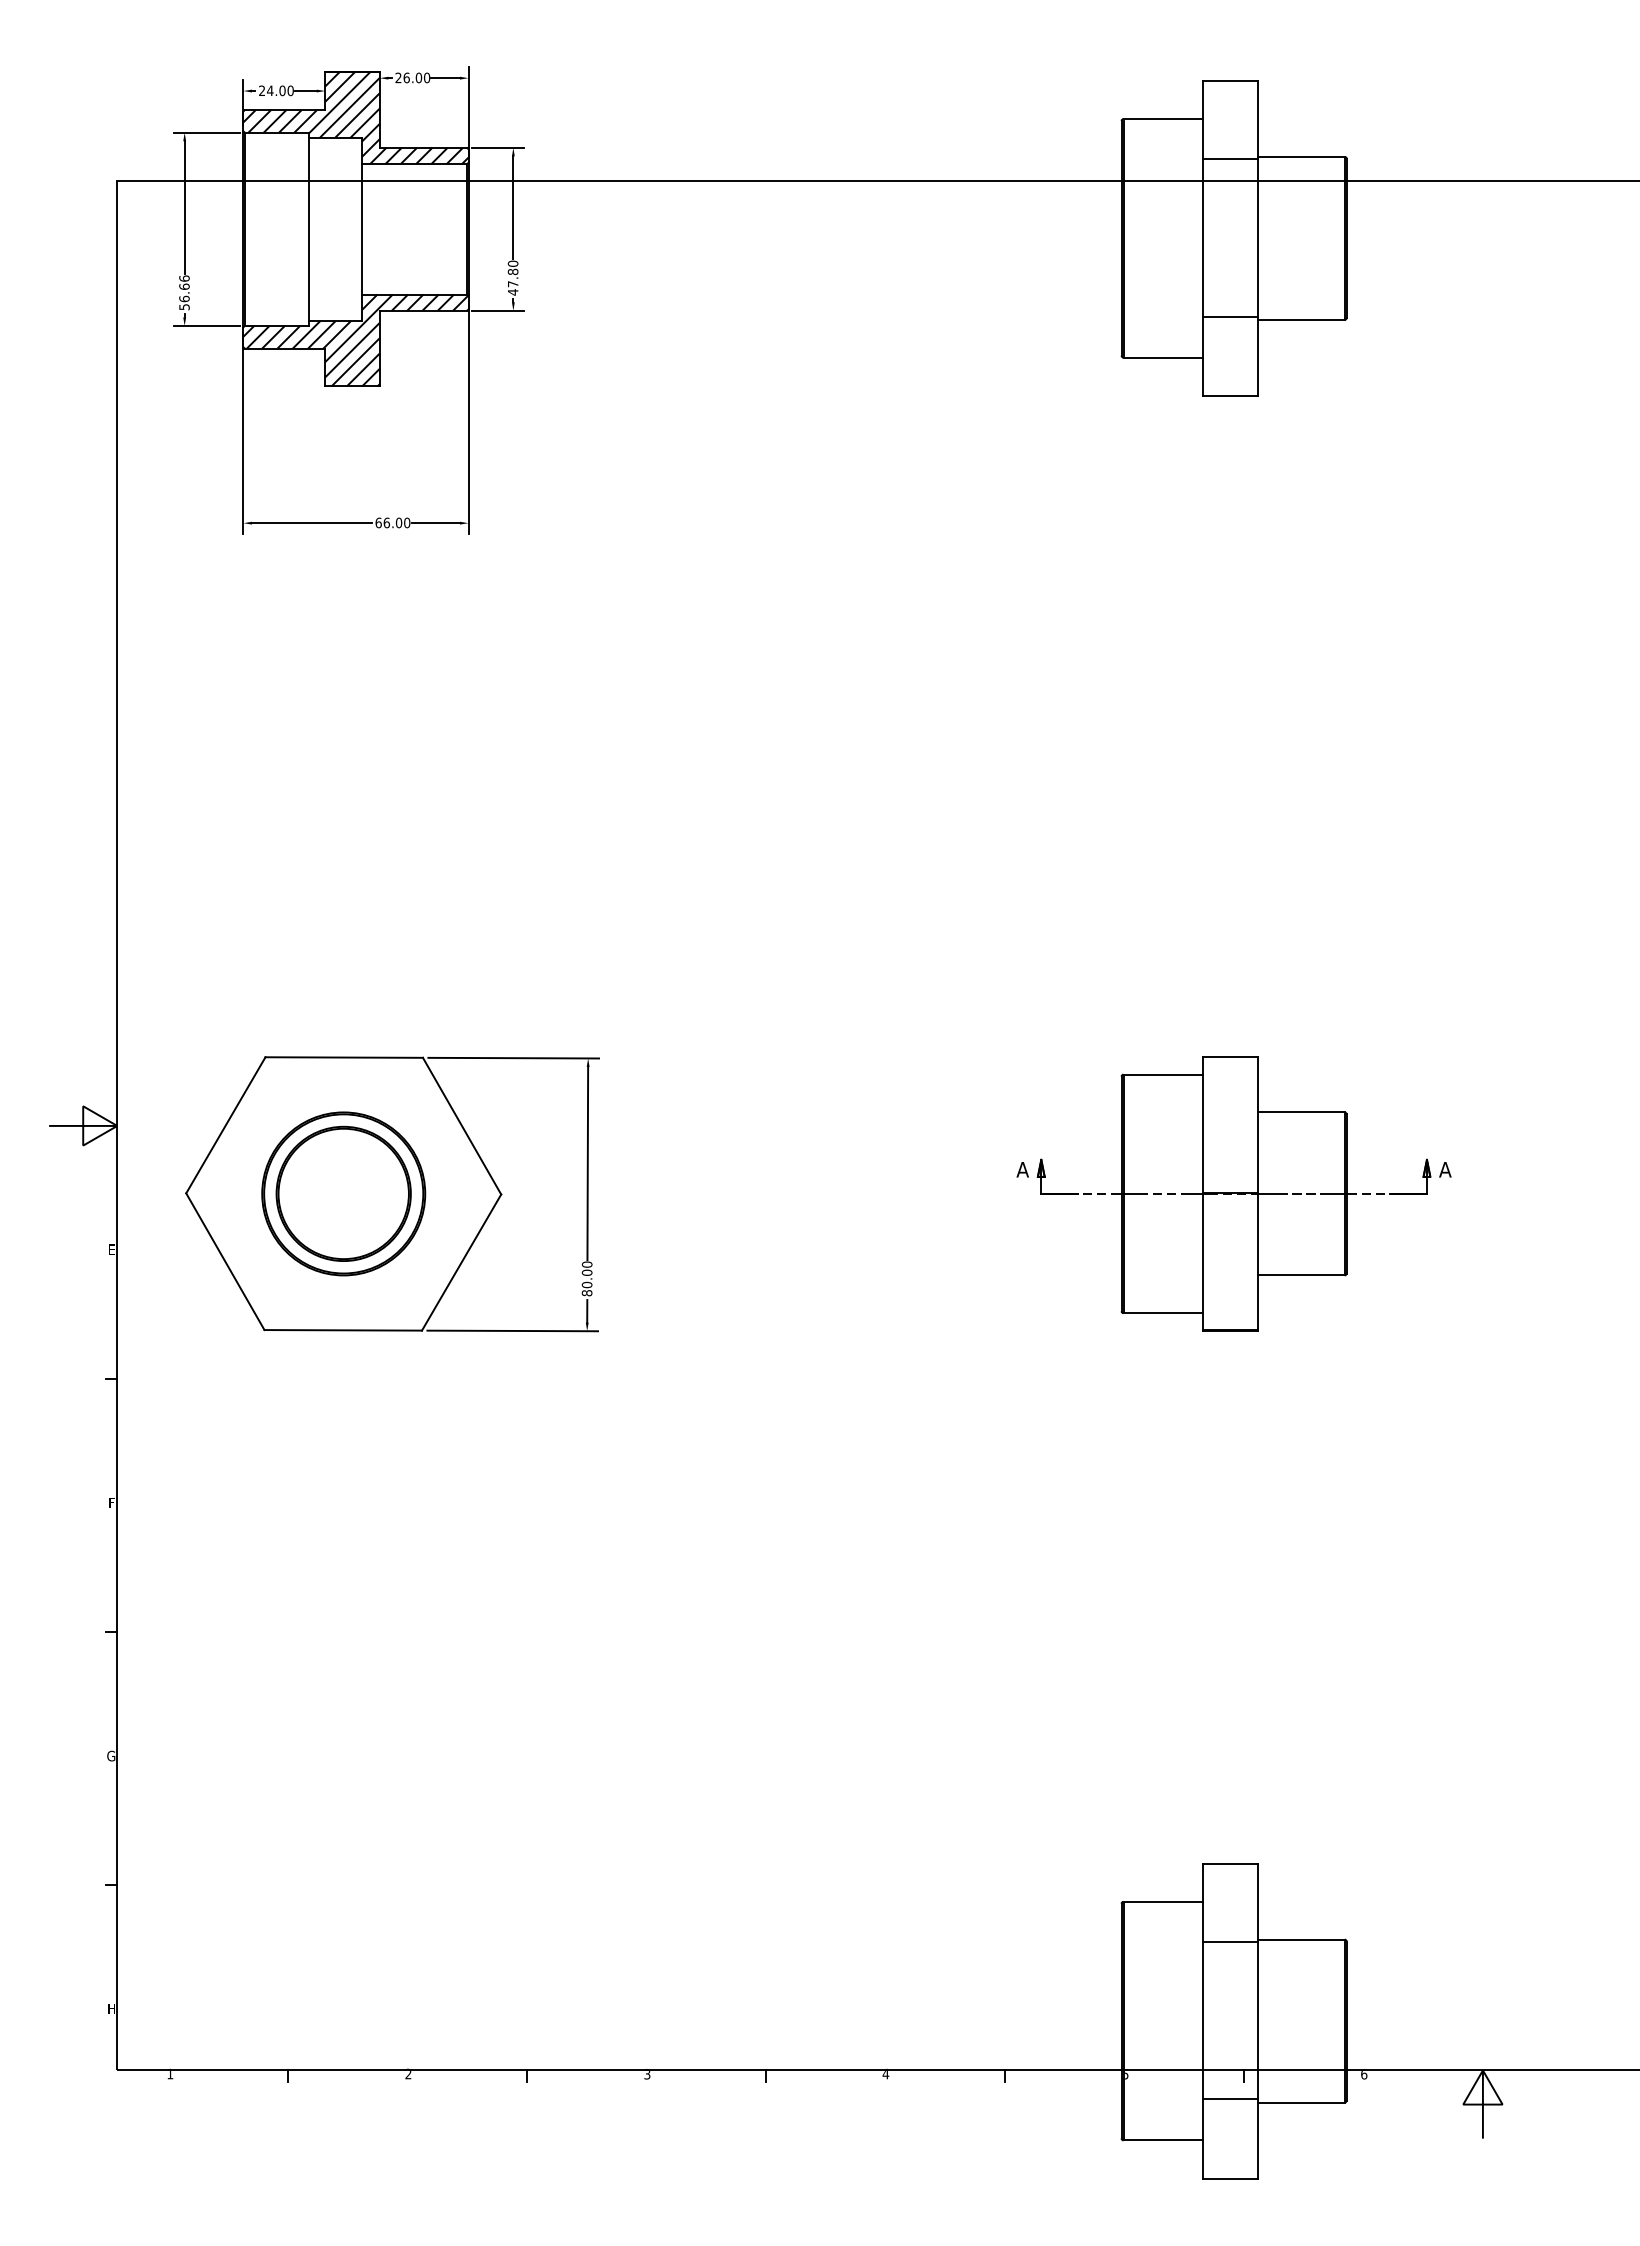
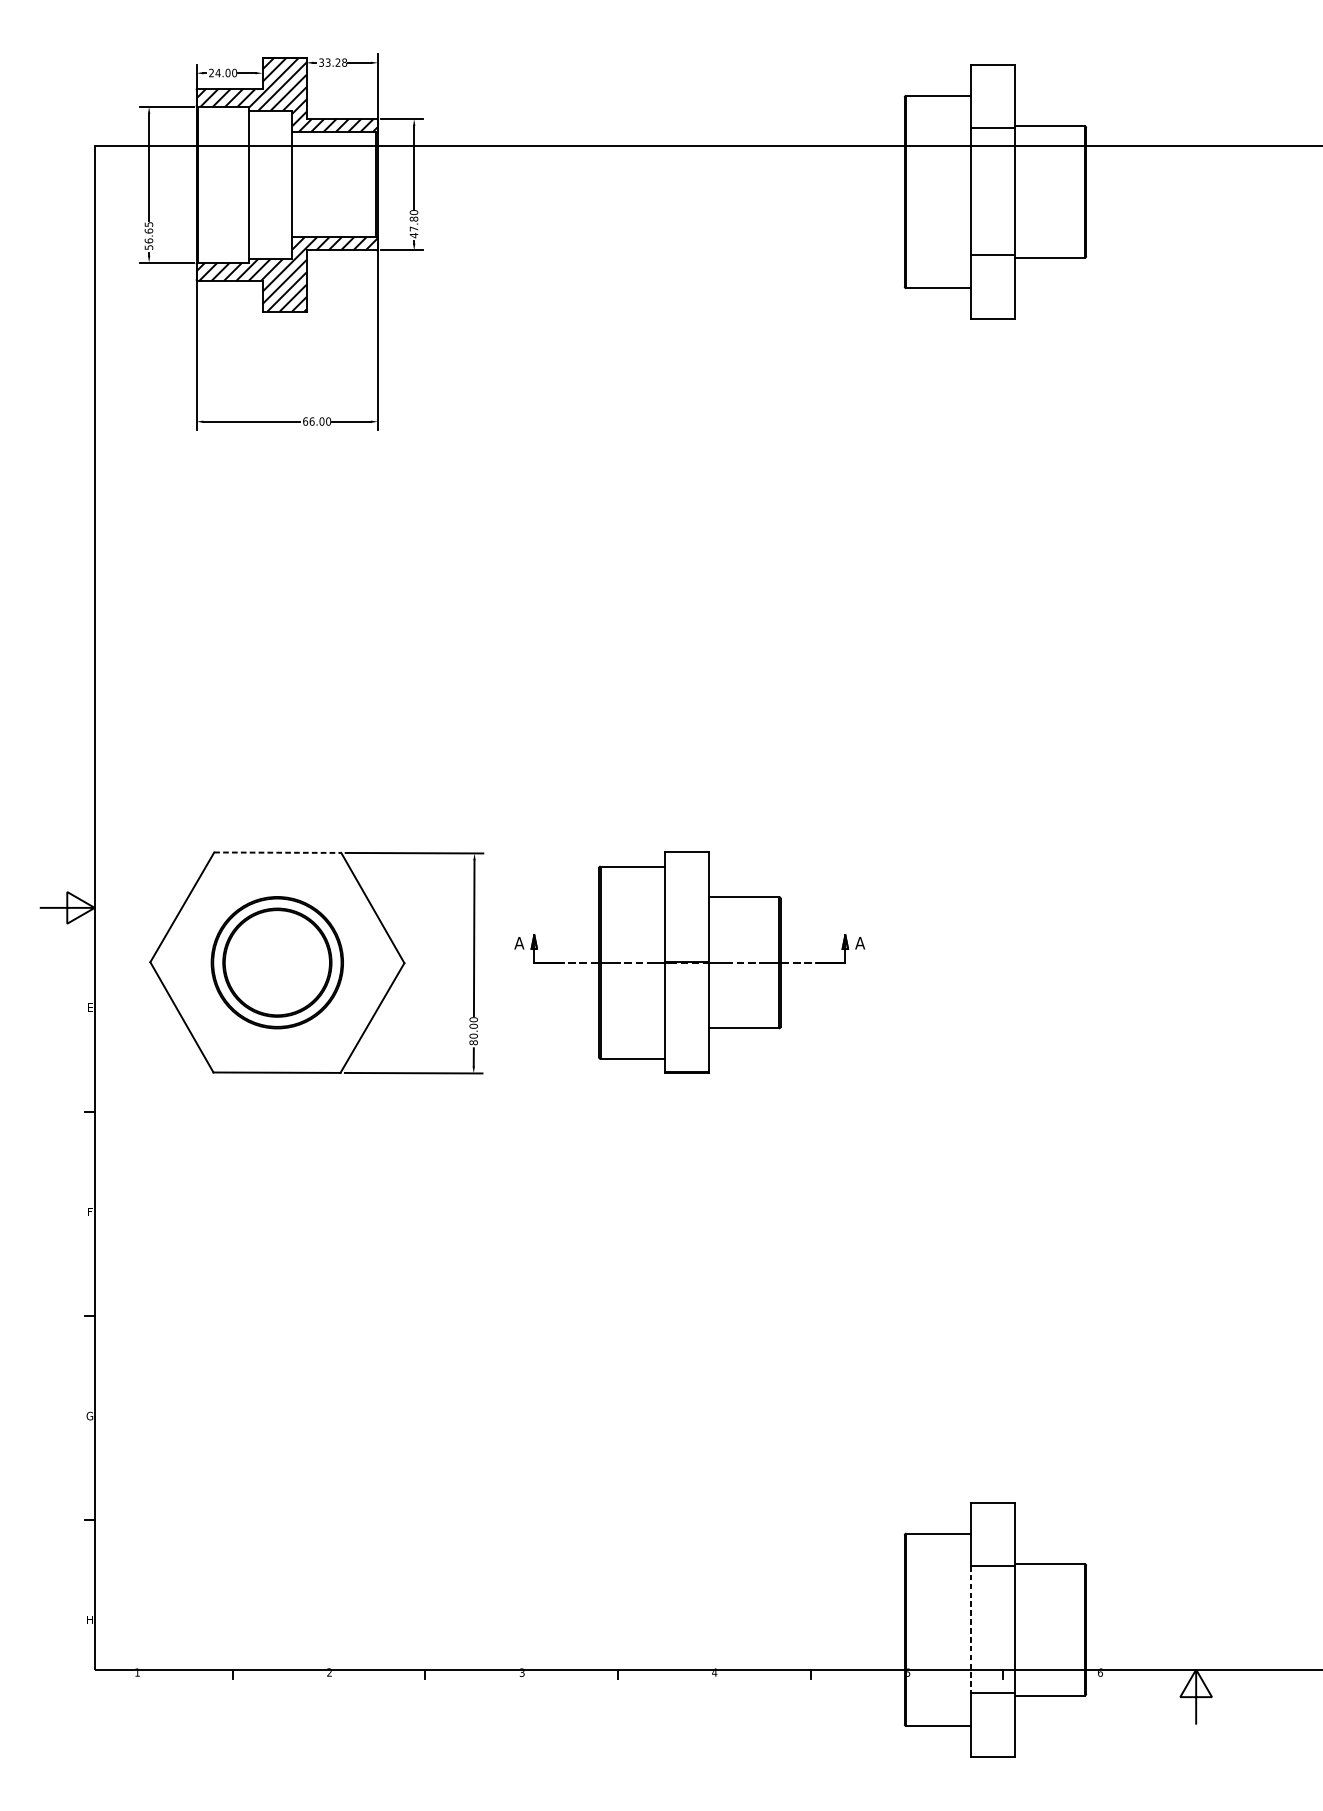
text: (412, 77) -> (332, 62), 26.00 -> 33.28
text: (184, 278) -> (148, 224), 56.66 -> 56.65
line: (344, 1057) -> (278, 852), solid -> dashed
part: (1233, 1193) -> (689, 962), moved
line: (1203, 2020) -> (970, 1629), solid -> dashed

